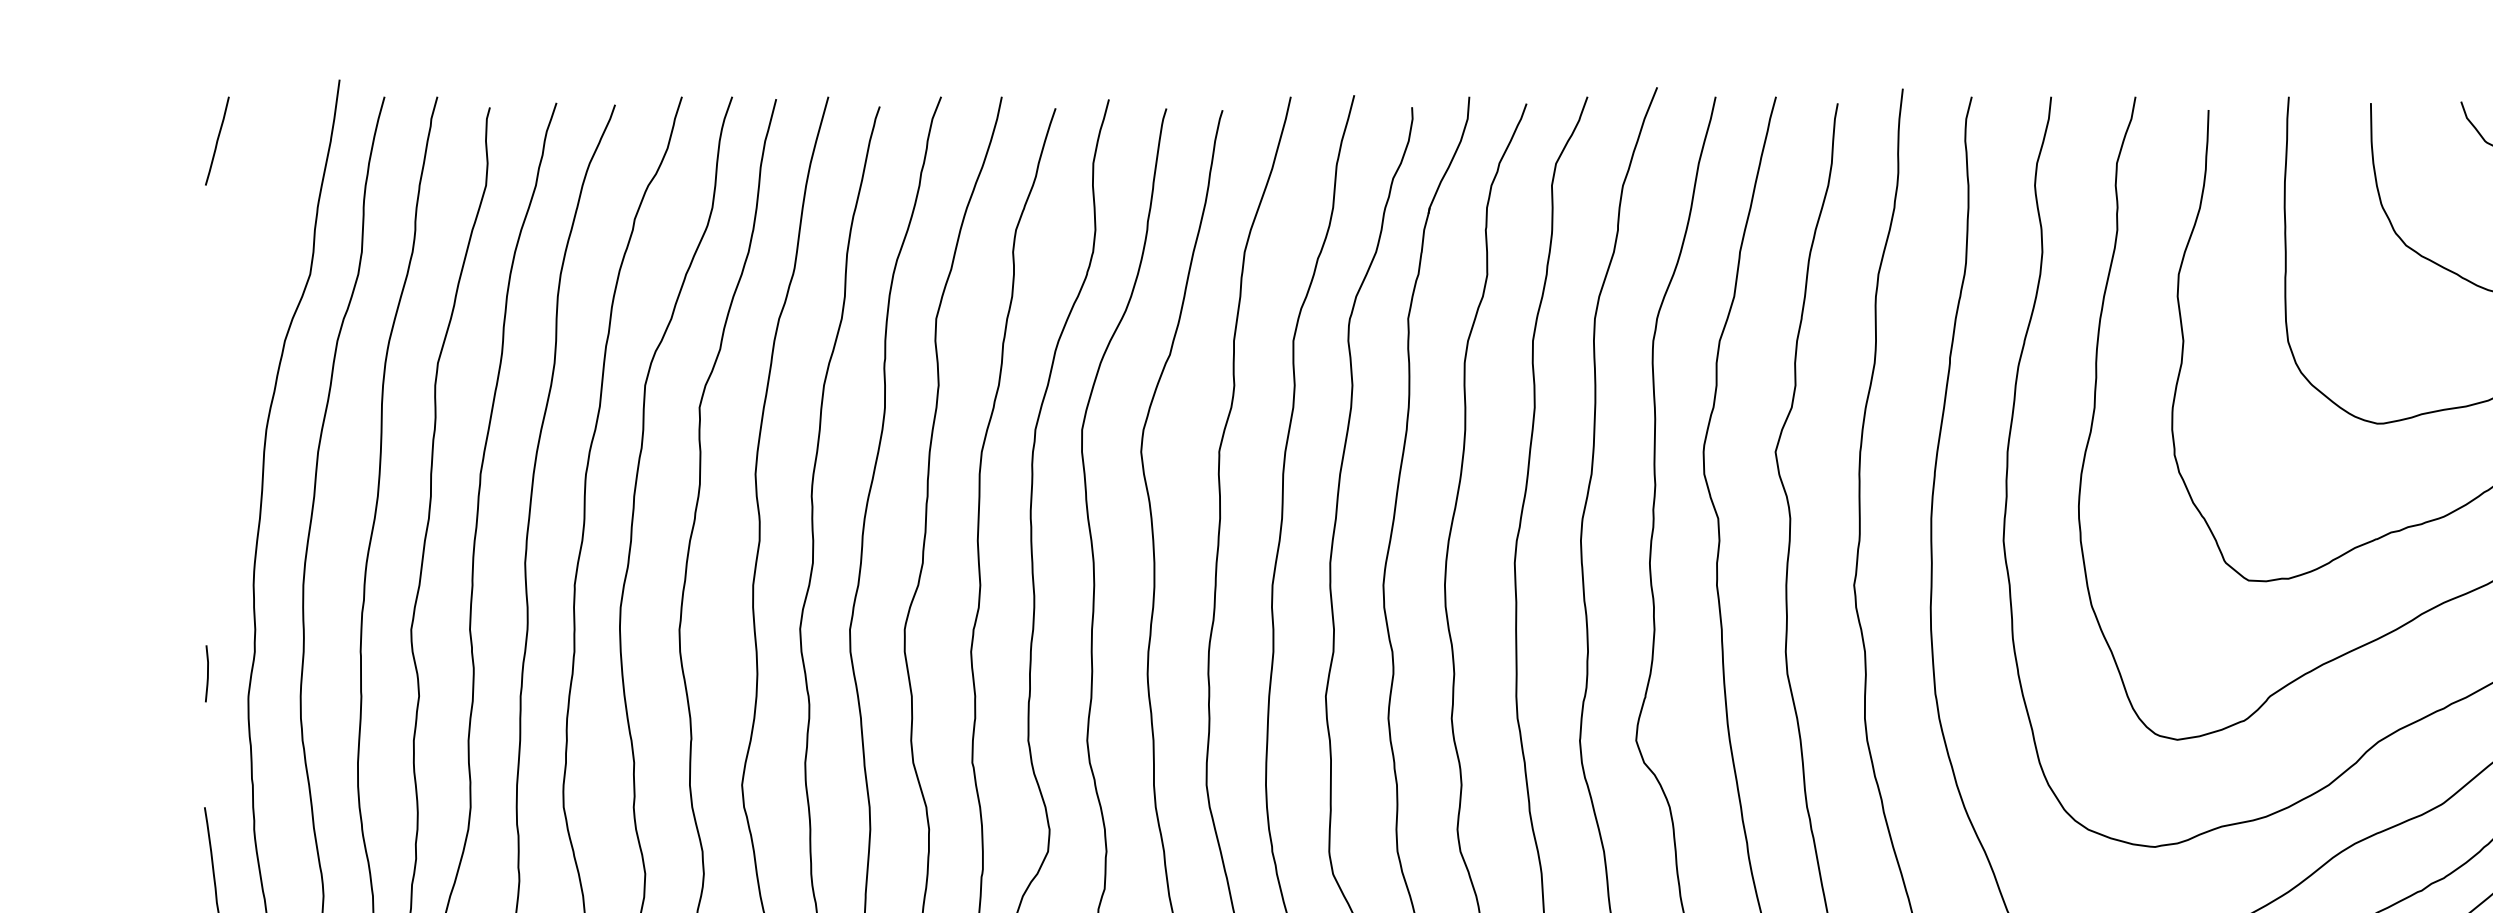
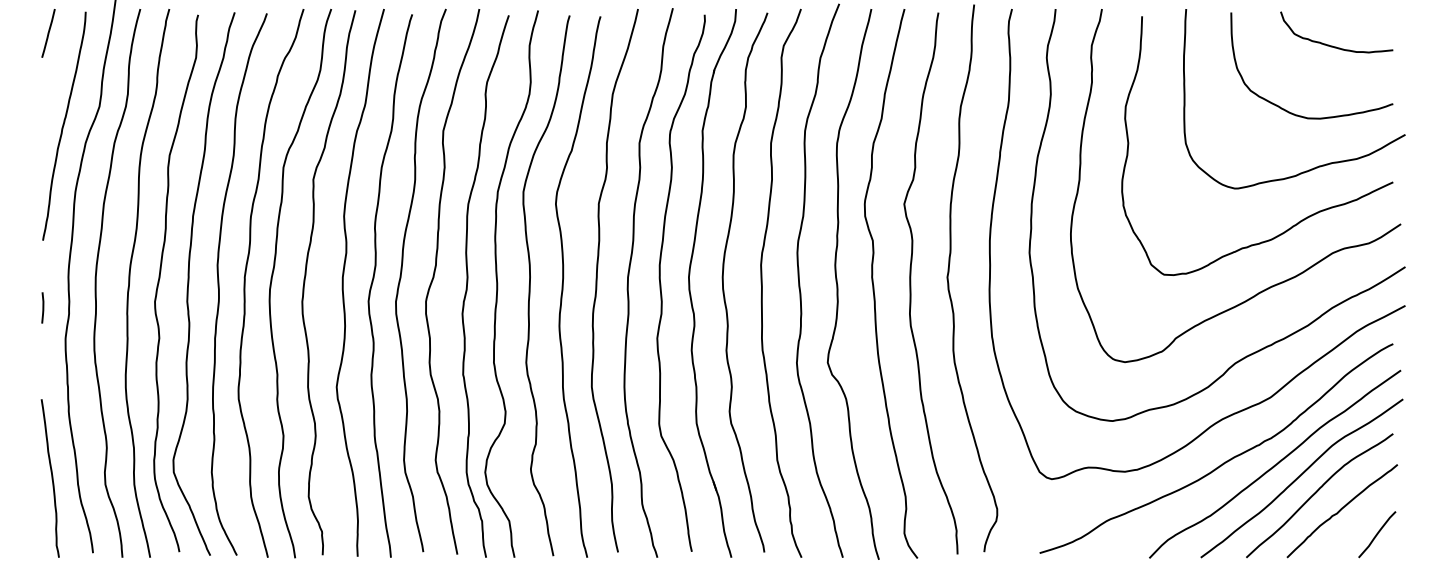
curve: (246, 308) -> (64, 125), added
line: (206, 672) -> (42, 307), moved

